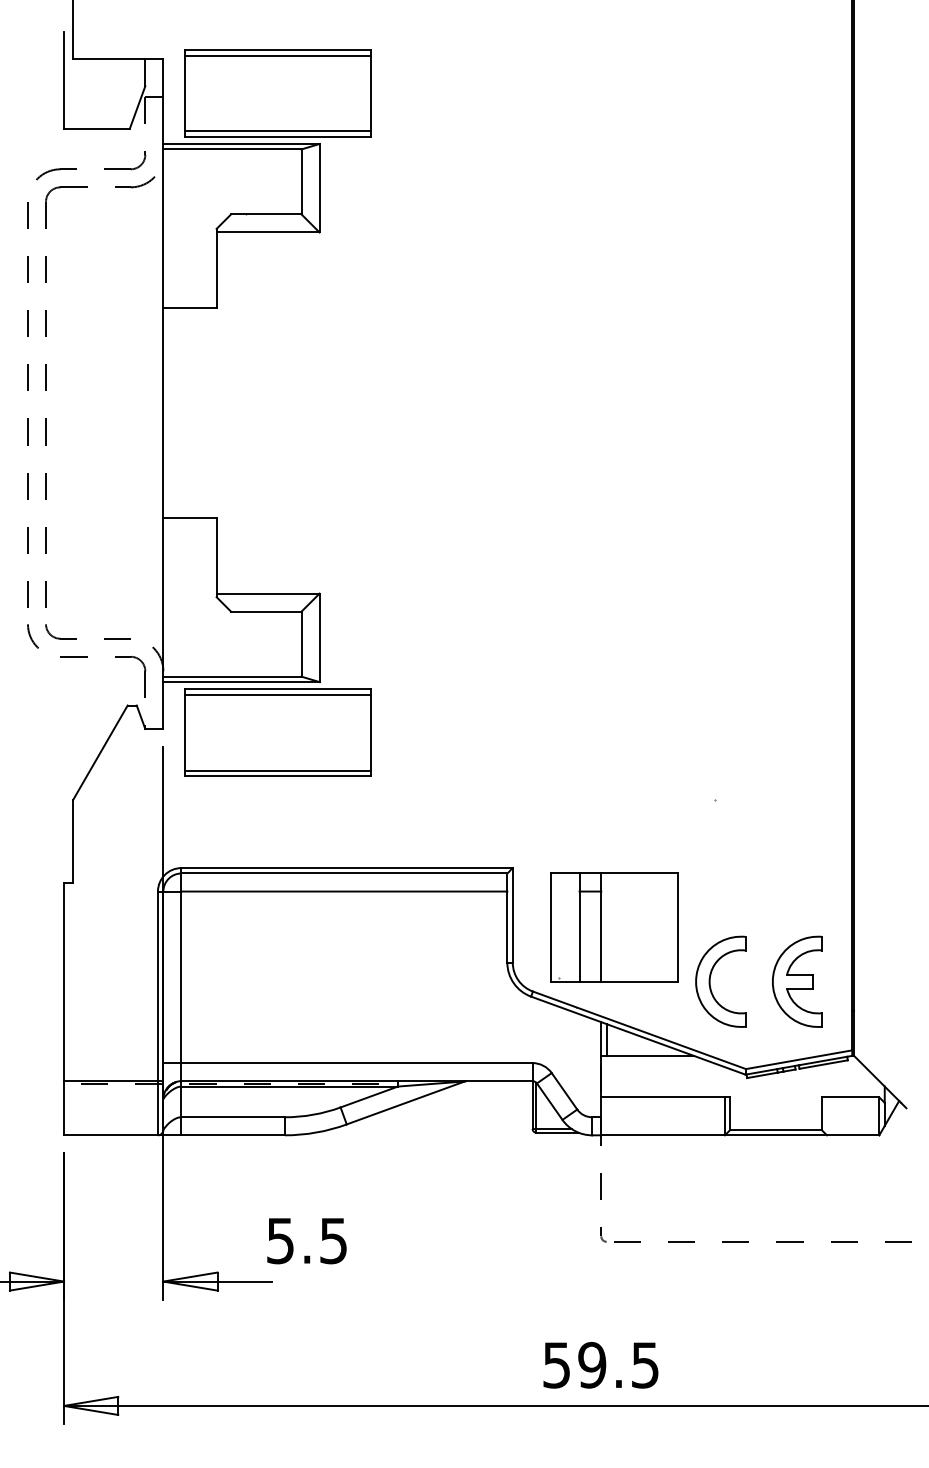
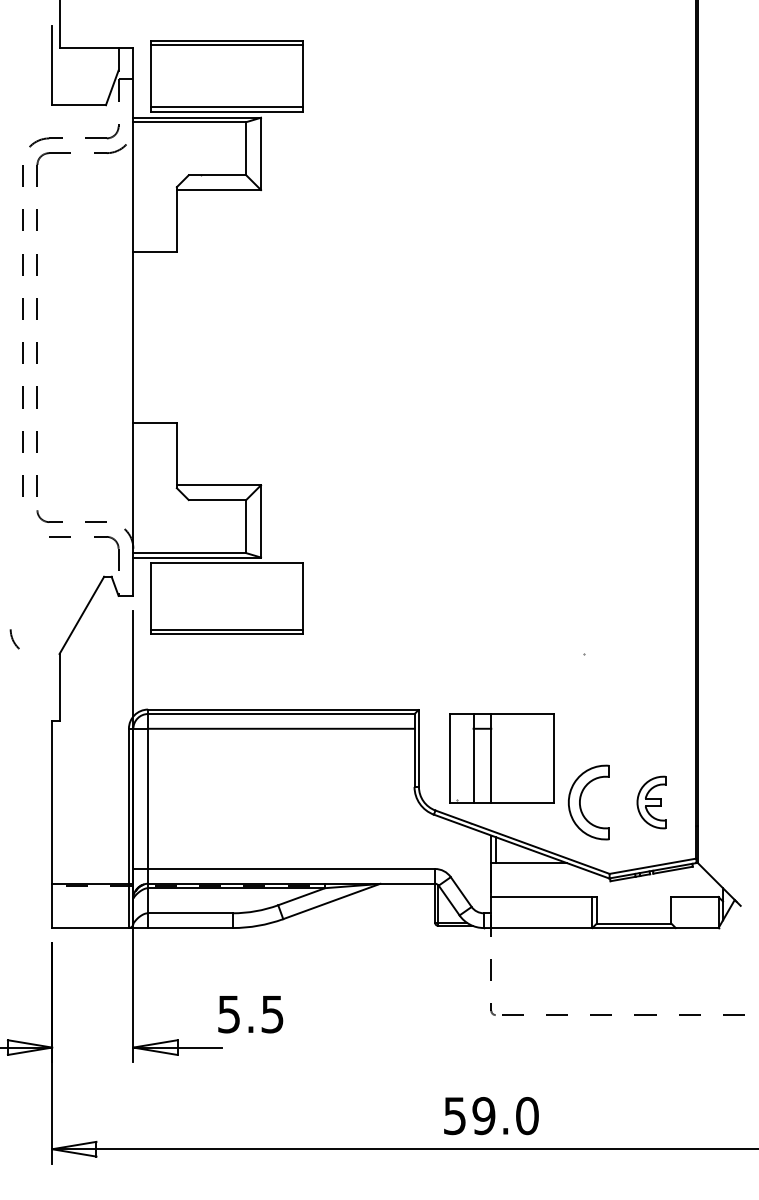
arc: (31, 636) -> (13, 639), moved
line: (278, 694) -> (227, 567), removed
part: (797, 981) -> (651, 802), size x0.7
text: (645, 1365) -> (527, 1116), 59.5 -> 59.0

